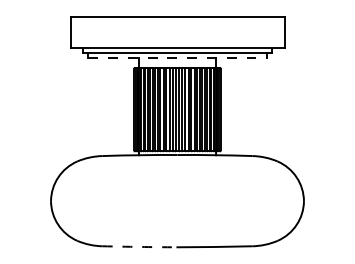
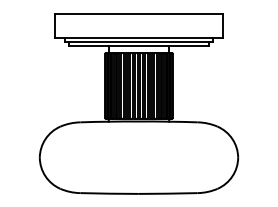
line: (178, 58) -> (139, 45), dashed -> solid
arc: (139, 246) -> (109, 193), dashed -> solid

